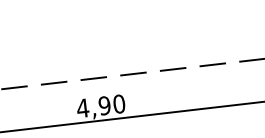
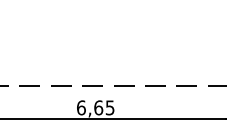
text: (100, 105) -> (95, 107), 4,90 -> 6,65

